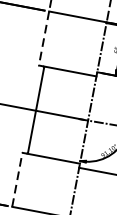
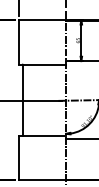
line: (43, 38) -> (18, 42), dashed -> solid
line: (16, 180) -> (18, 158), dashed -> solid

